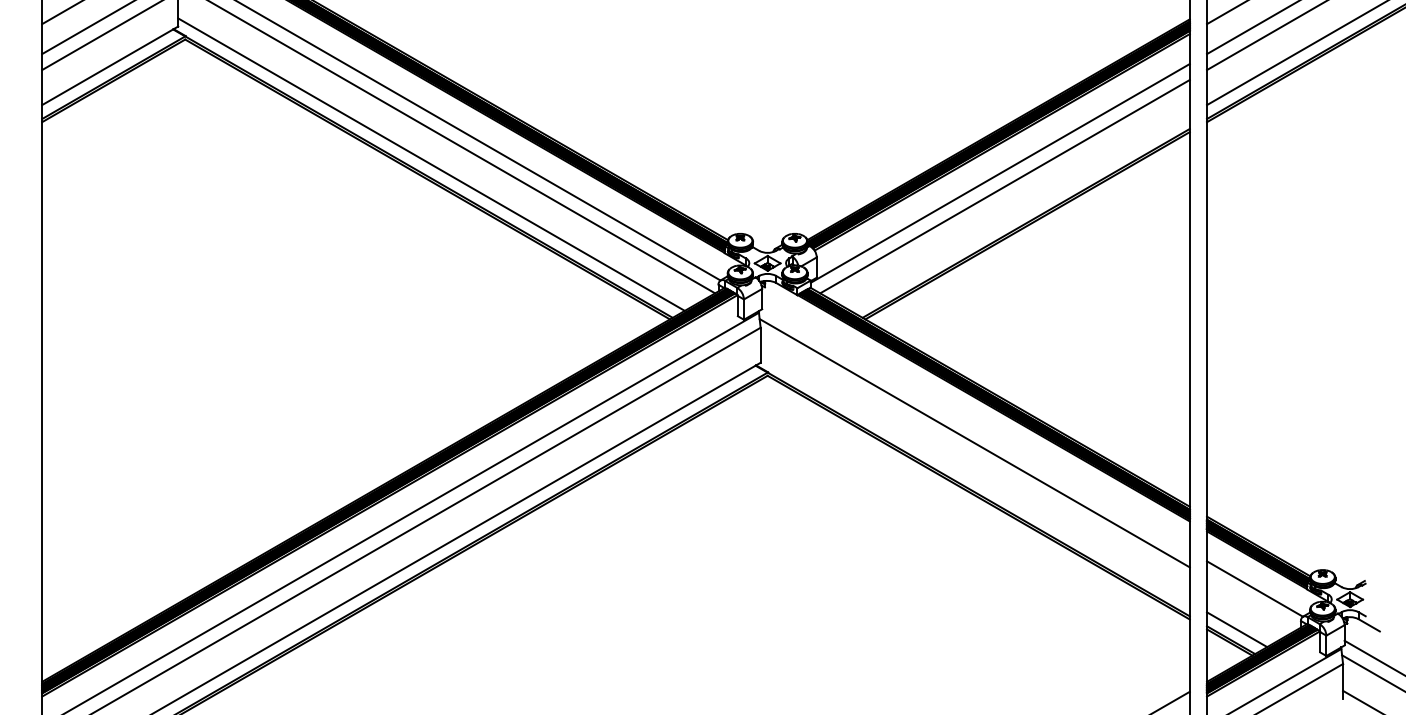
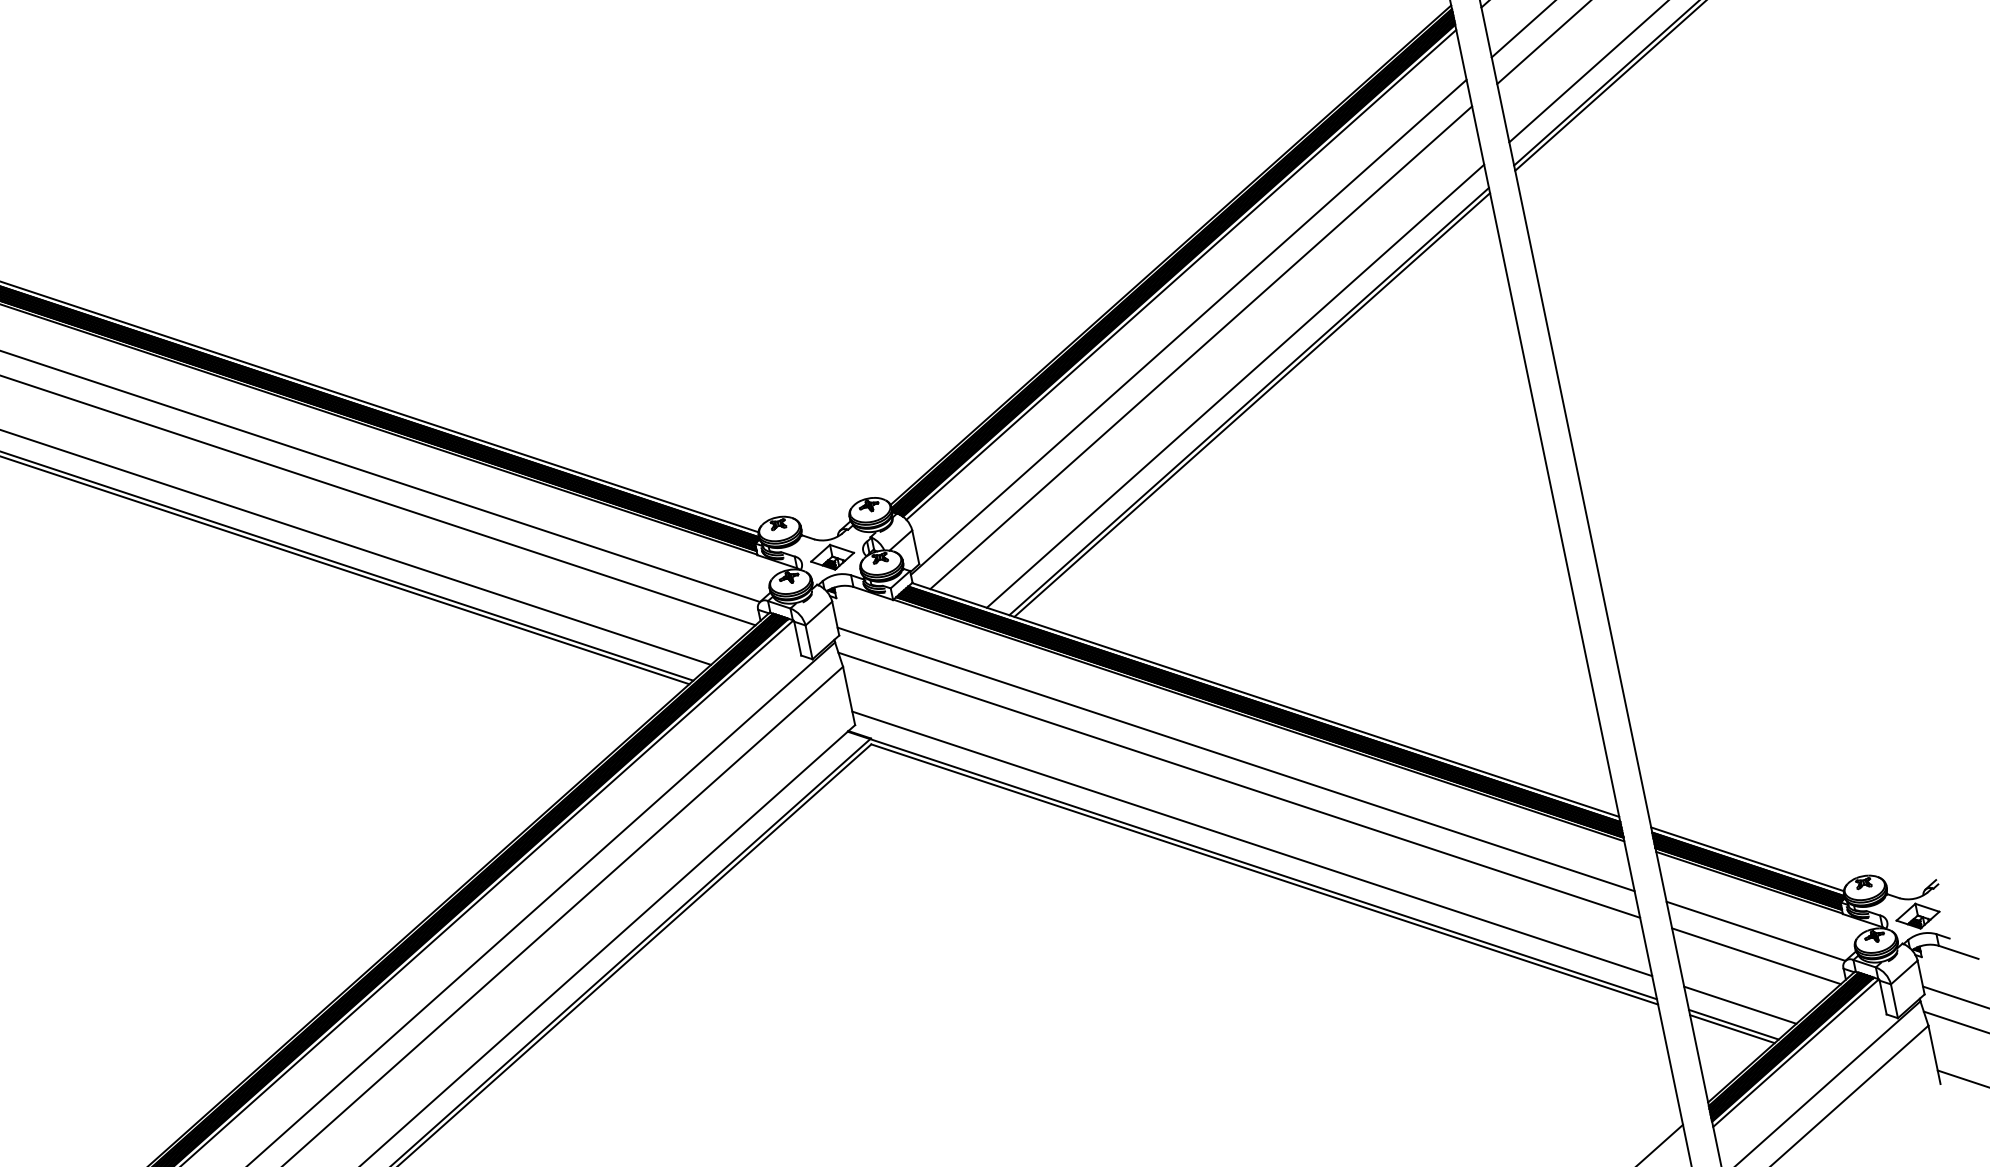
line: (1019, 212) -> (1234, 385), added
line: (975, 427) -> (1235, 758), added
line: (974, 478) -> (1251, 844), added
line: (1252, 603) -> (1756, 956), added

